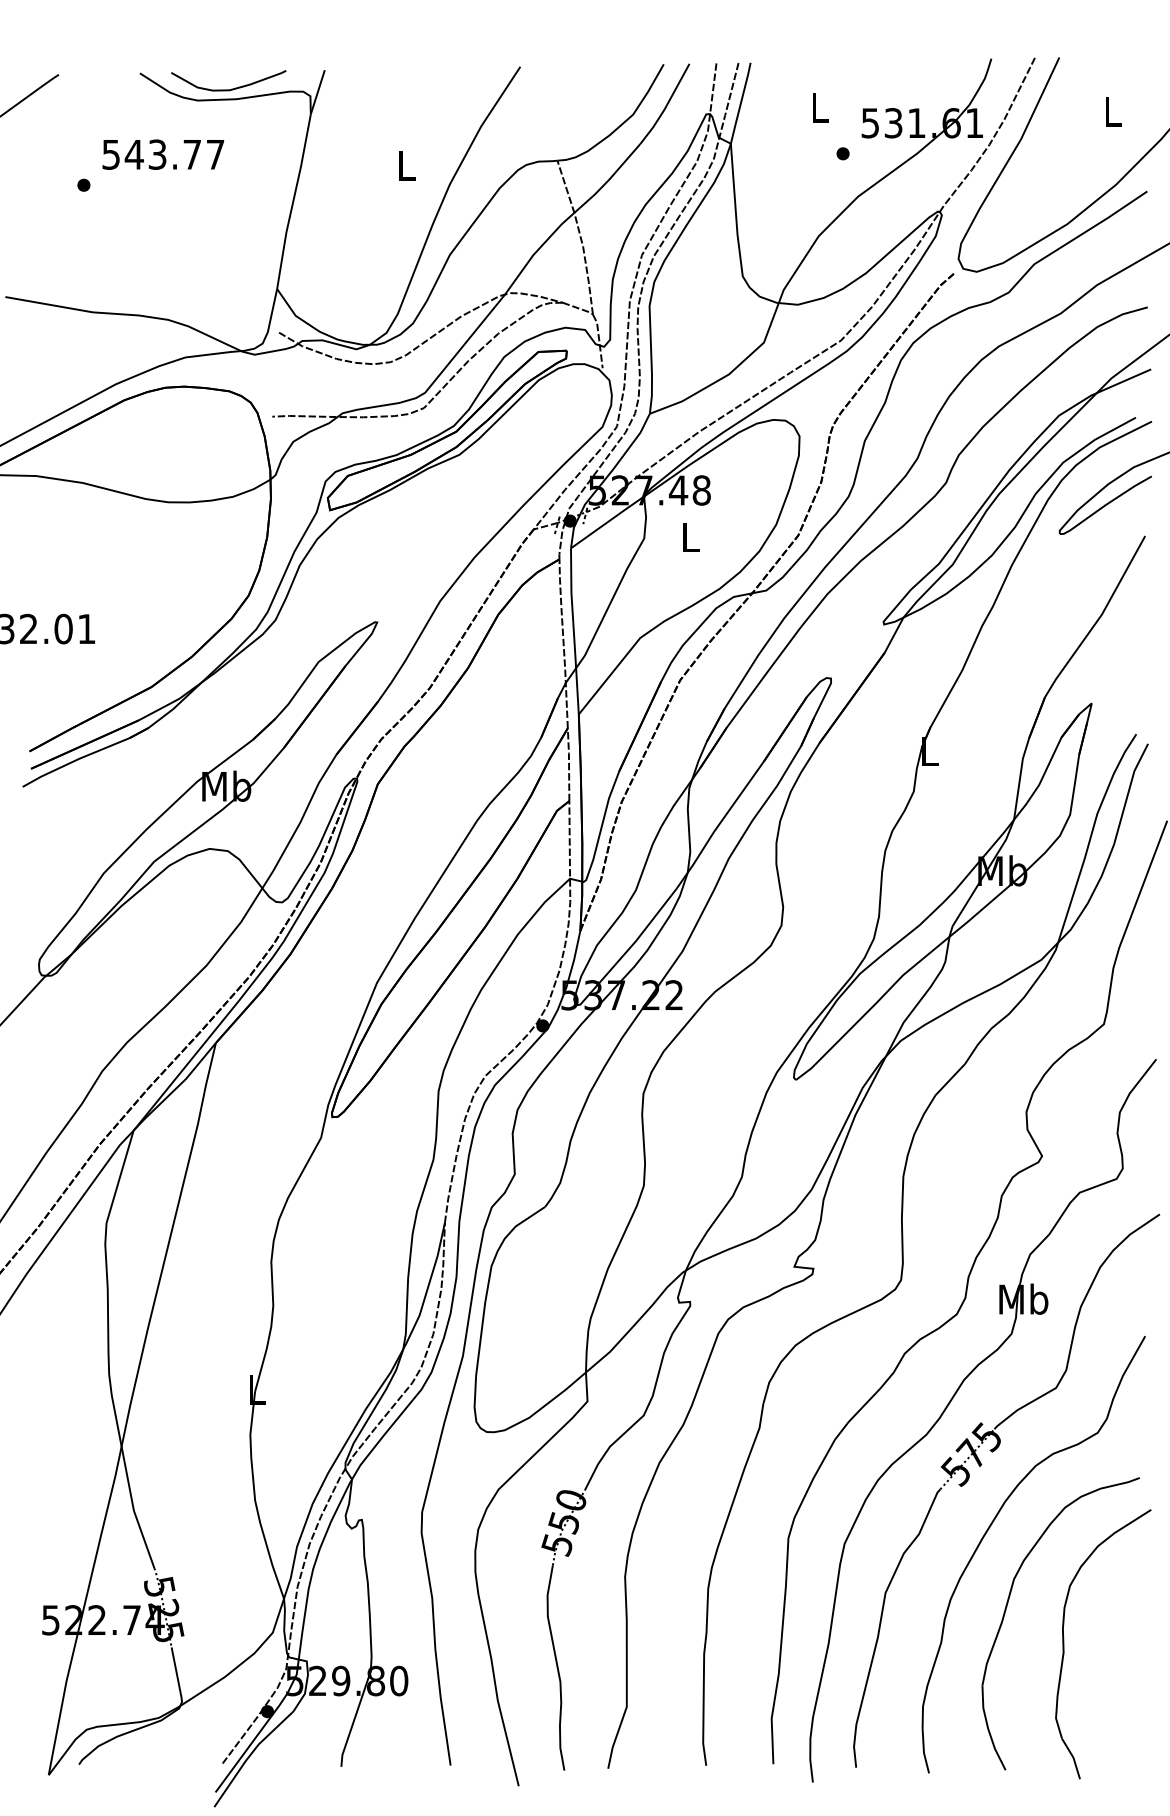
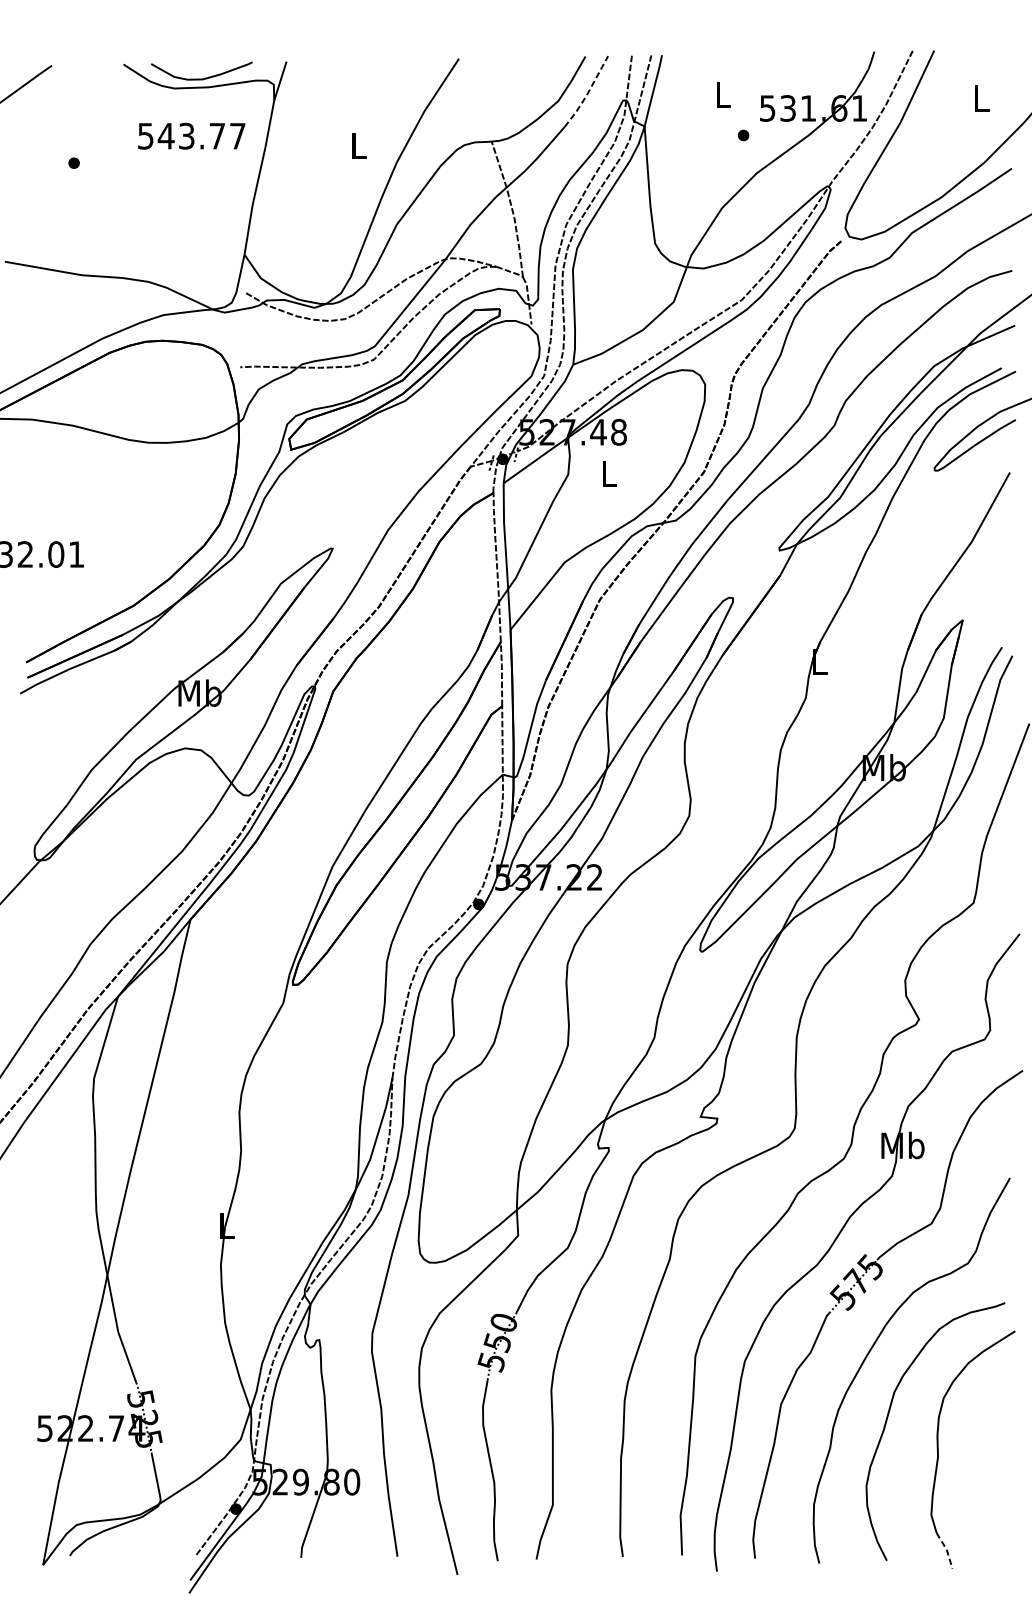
line: (666, 106) -> (587, 93), solid -> dashed
text: (163, 154) -> (191, 136), moved
line: (1073, 1757) -> (946, 1549), solid -> dashed

